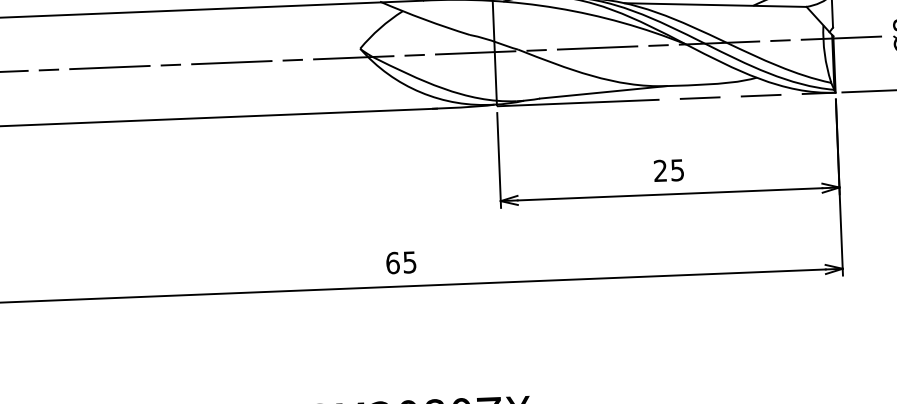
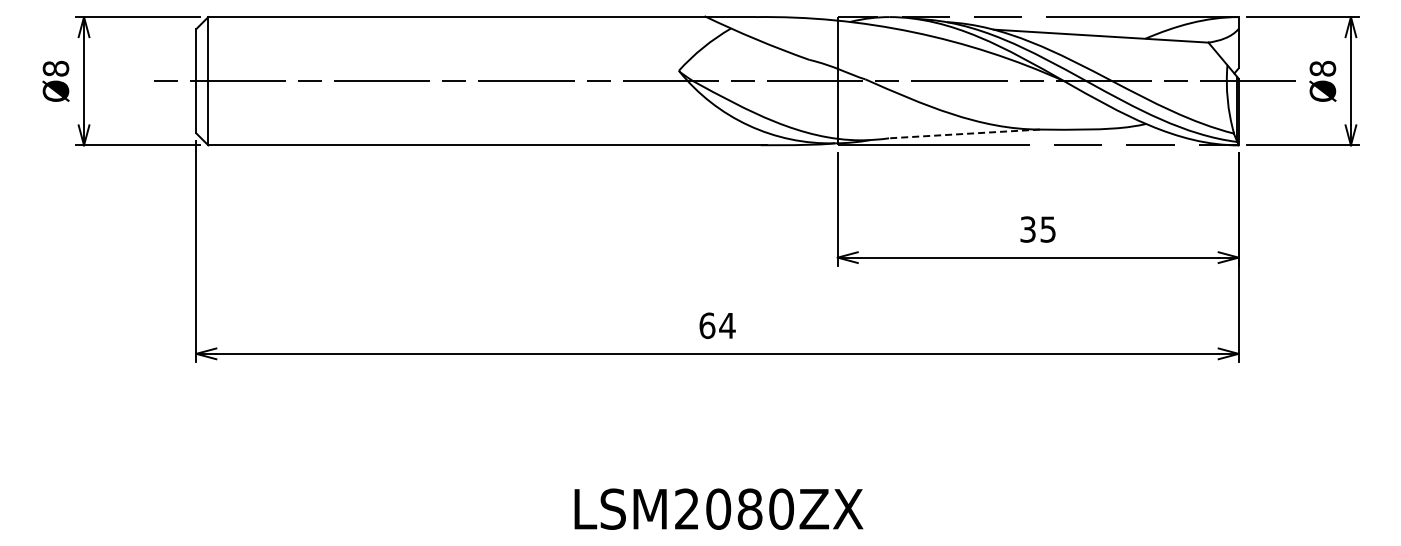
line: (603, 91) -> (964, 133), solid -> dashed
text: (660, 170) -> (1027, 229), 25 -> 35
text: (409, 263) -> (727, 326), 65 -> 64

